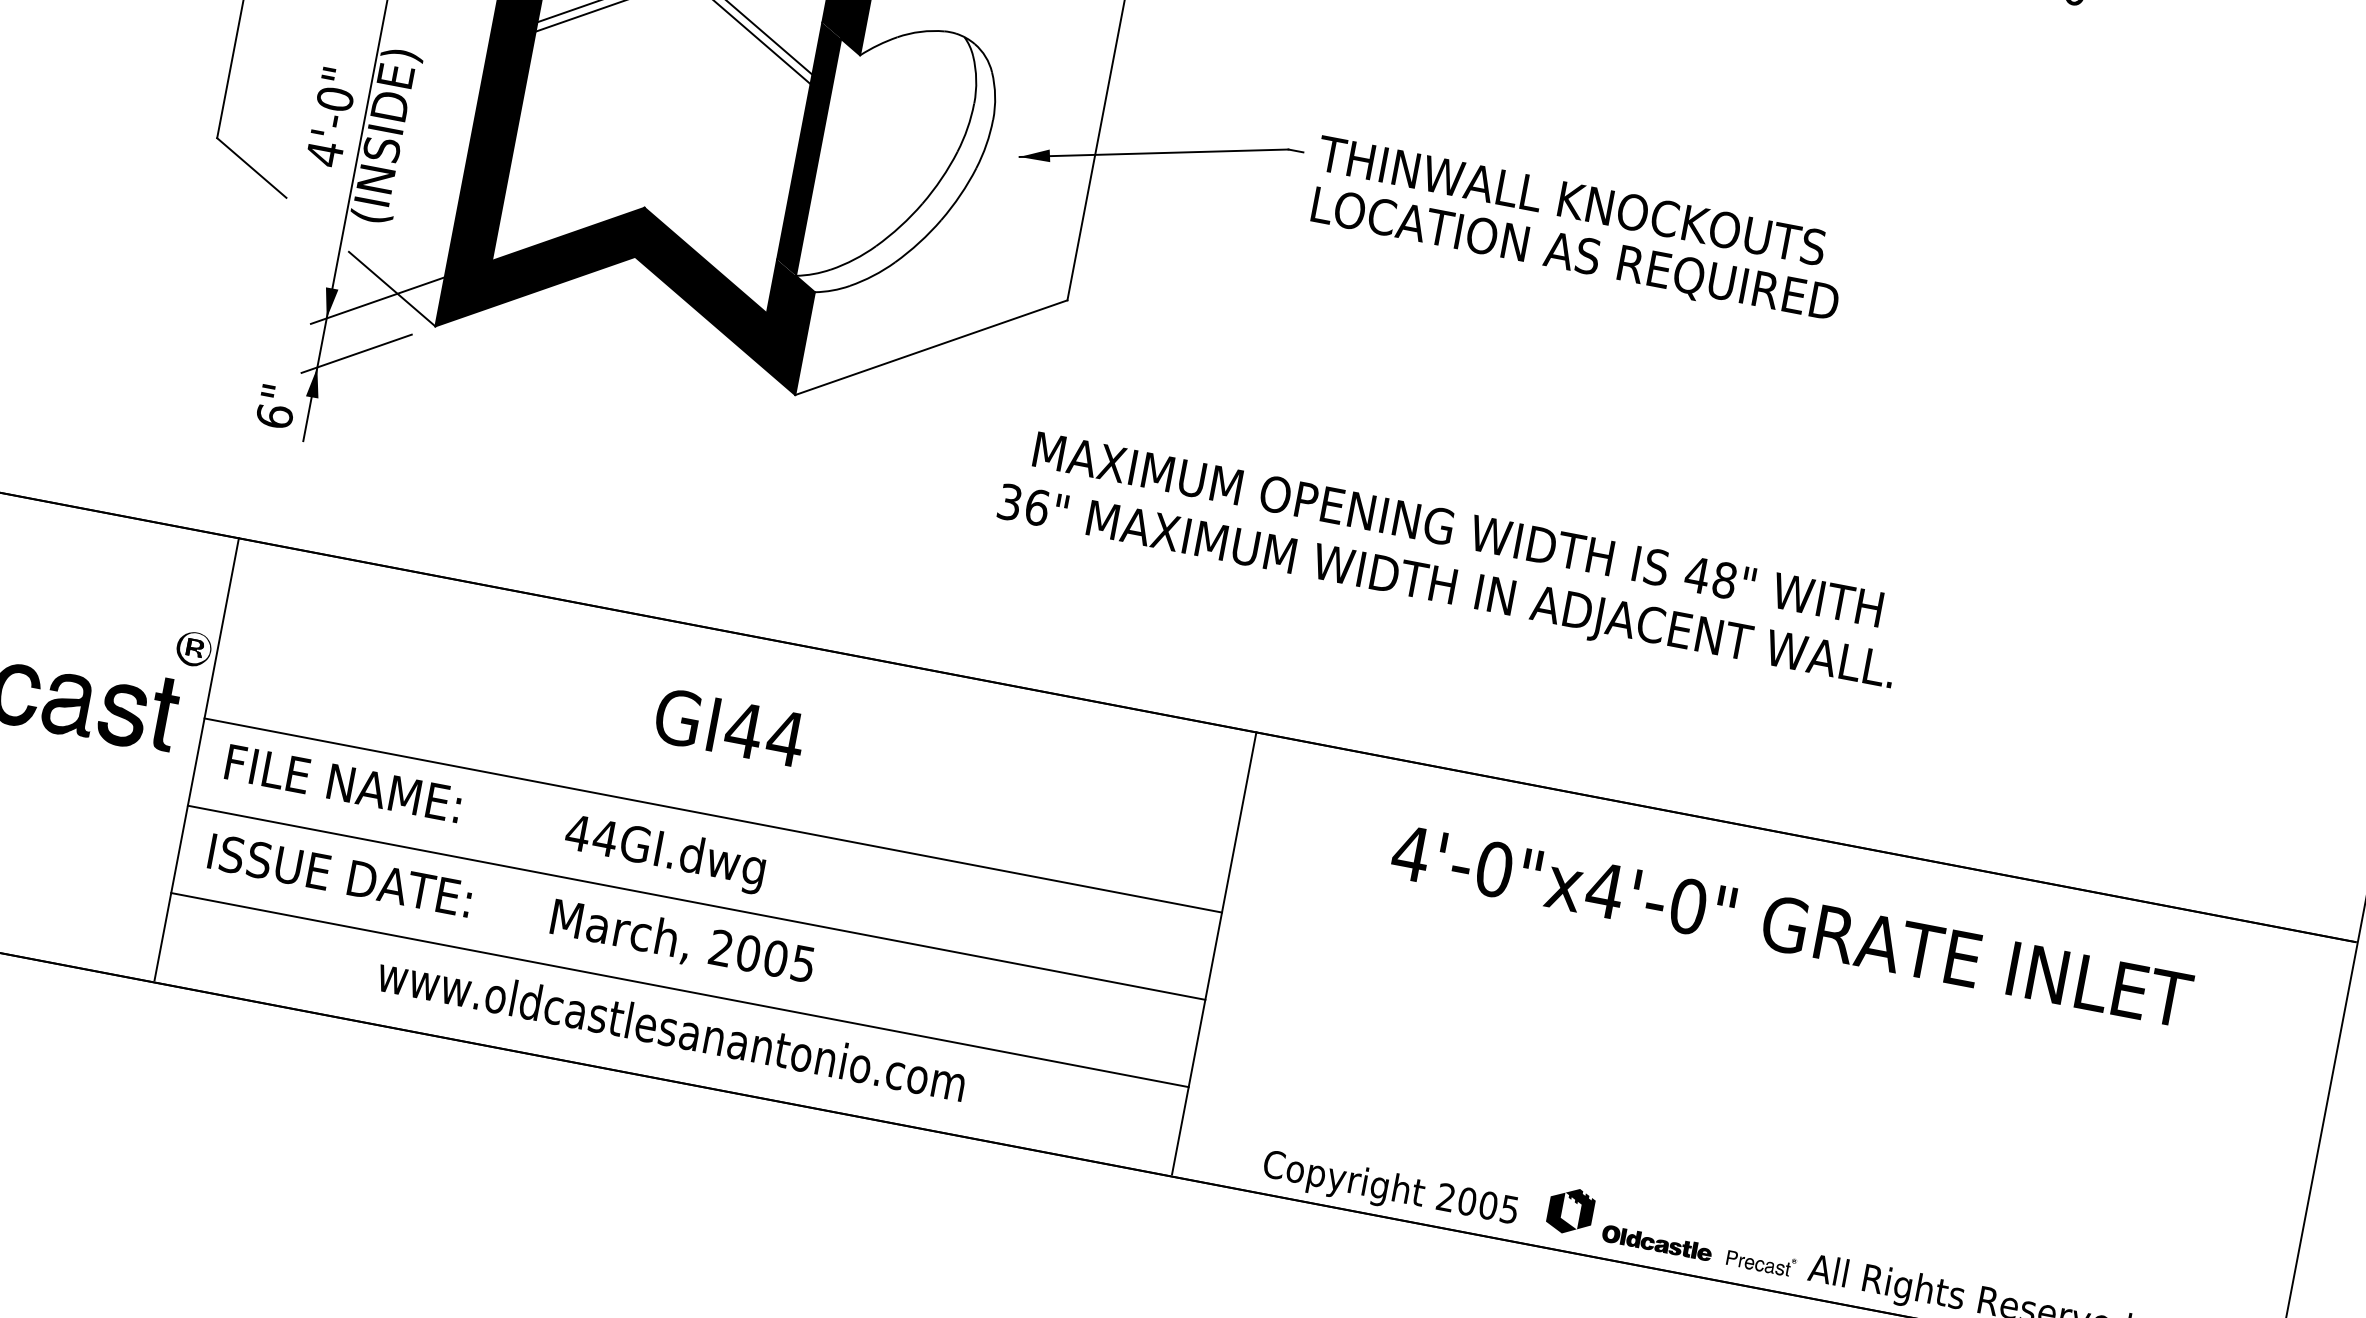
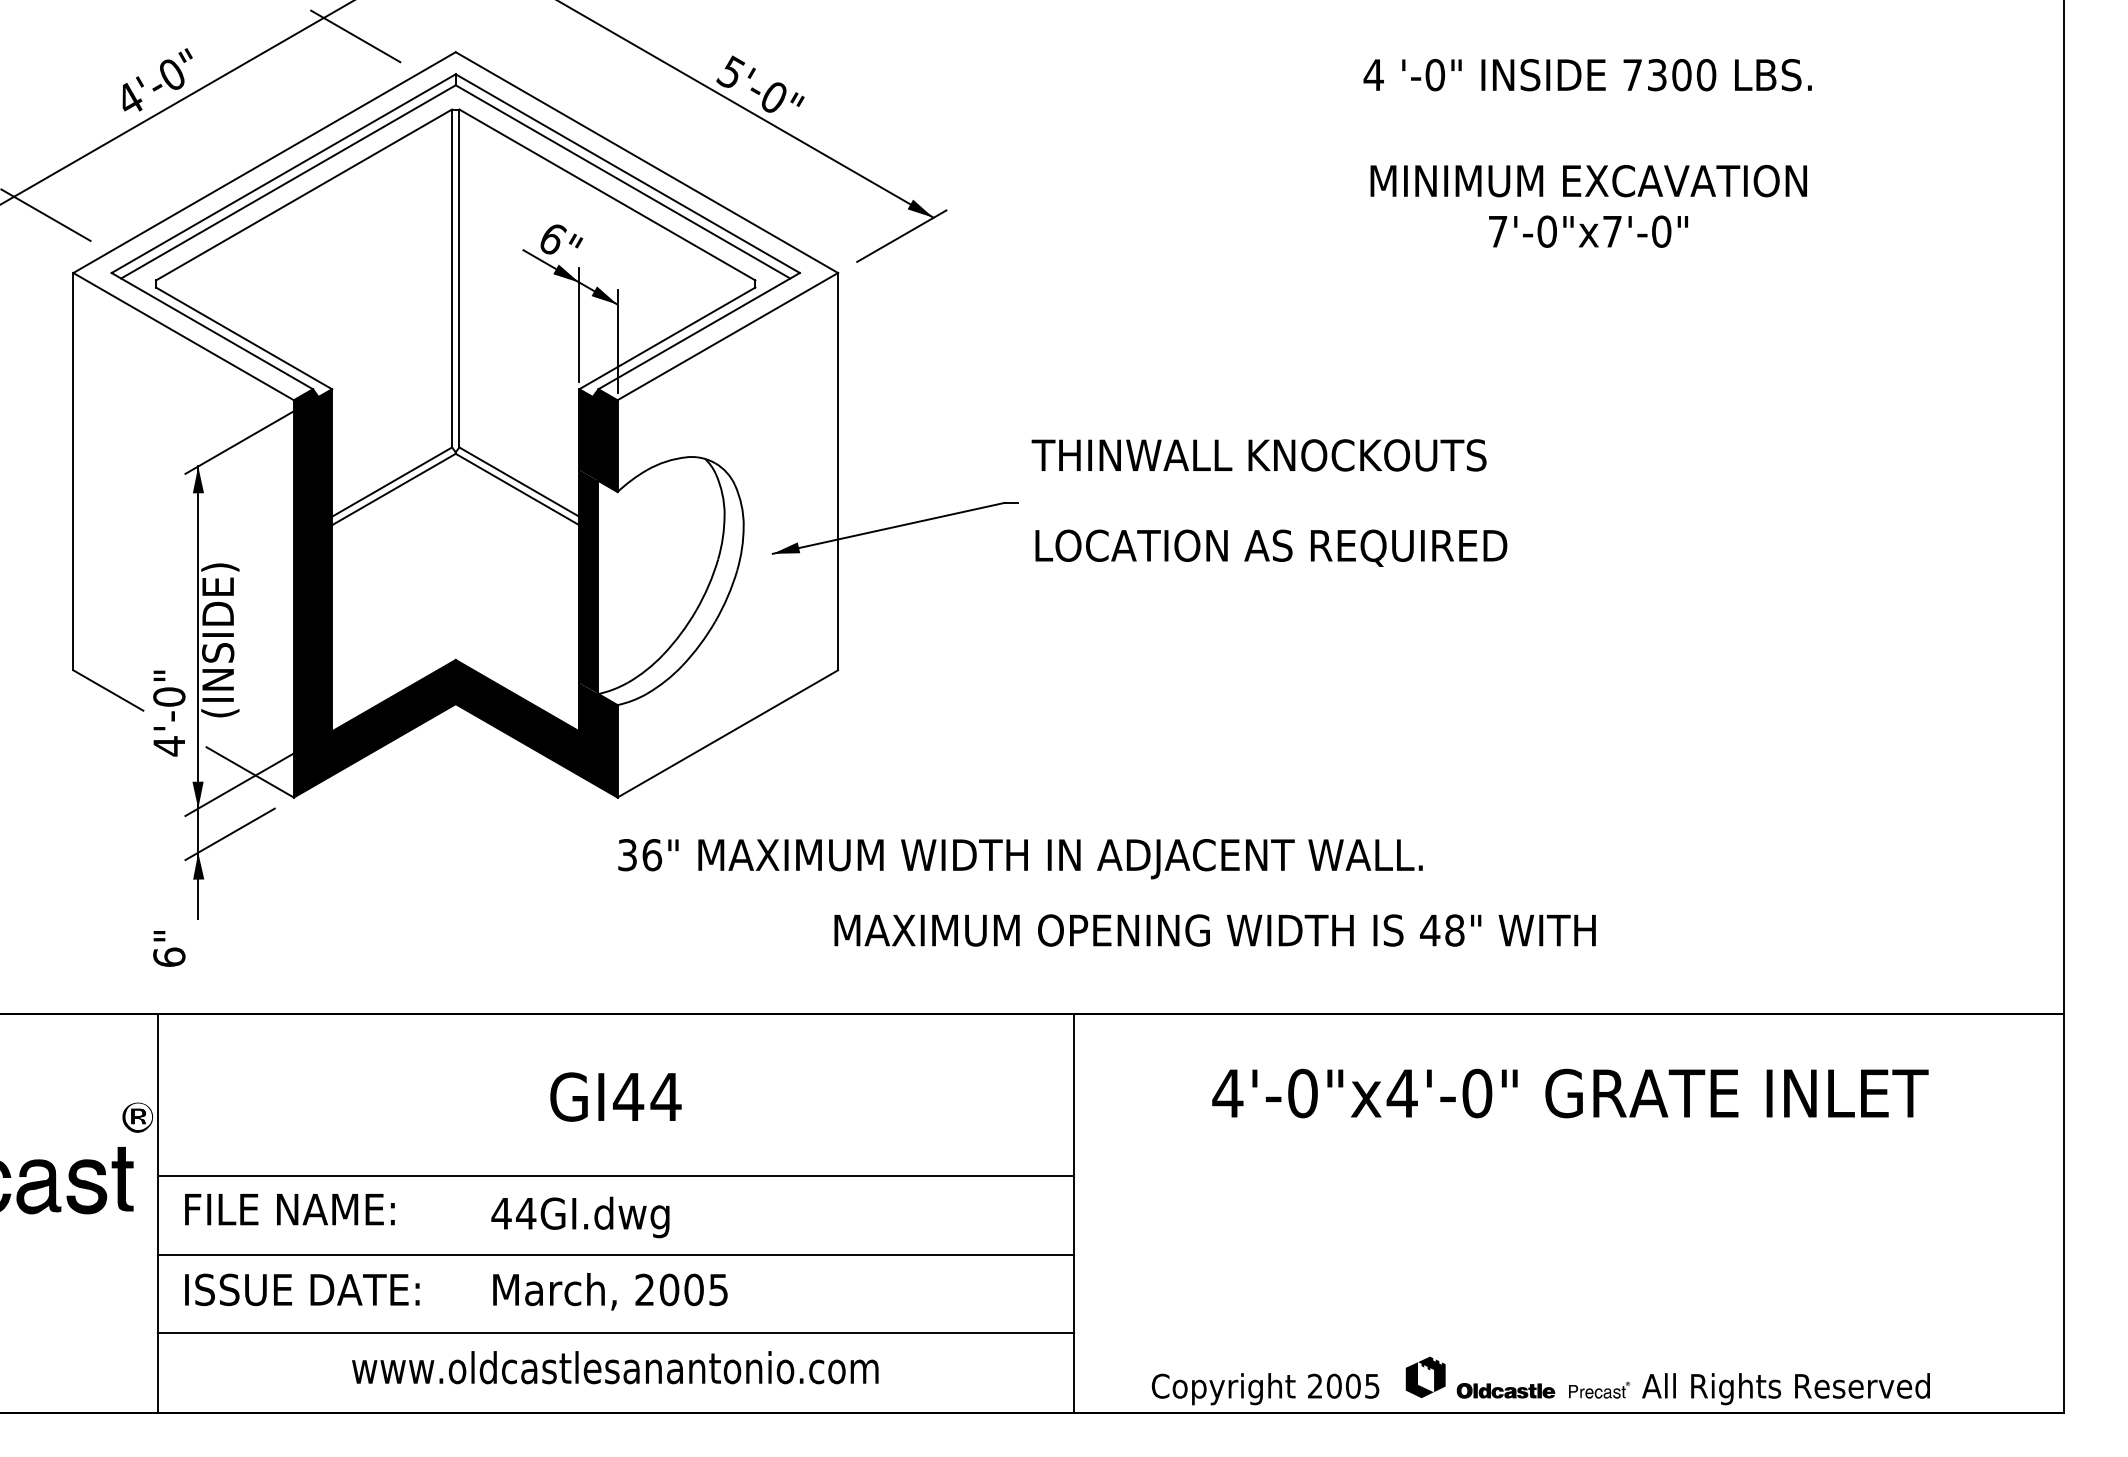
text: (331, 117) -> (169, 713), moved
text: (1570, 200) -> (1258, 455), moved
text: (276, 406) -> (169, 948), moved
text: (1457, 529) -> (1214, 930), moved
text: (1445, 590) -> (1020, 859), moved

